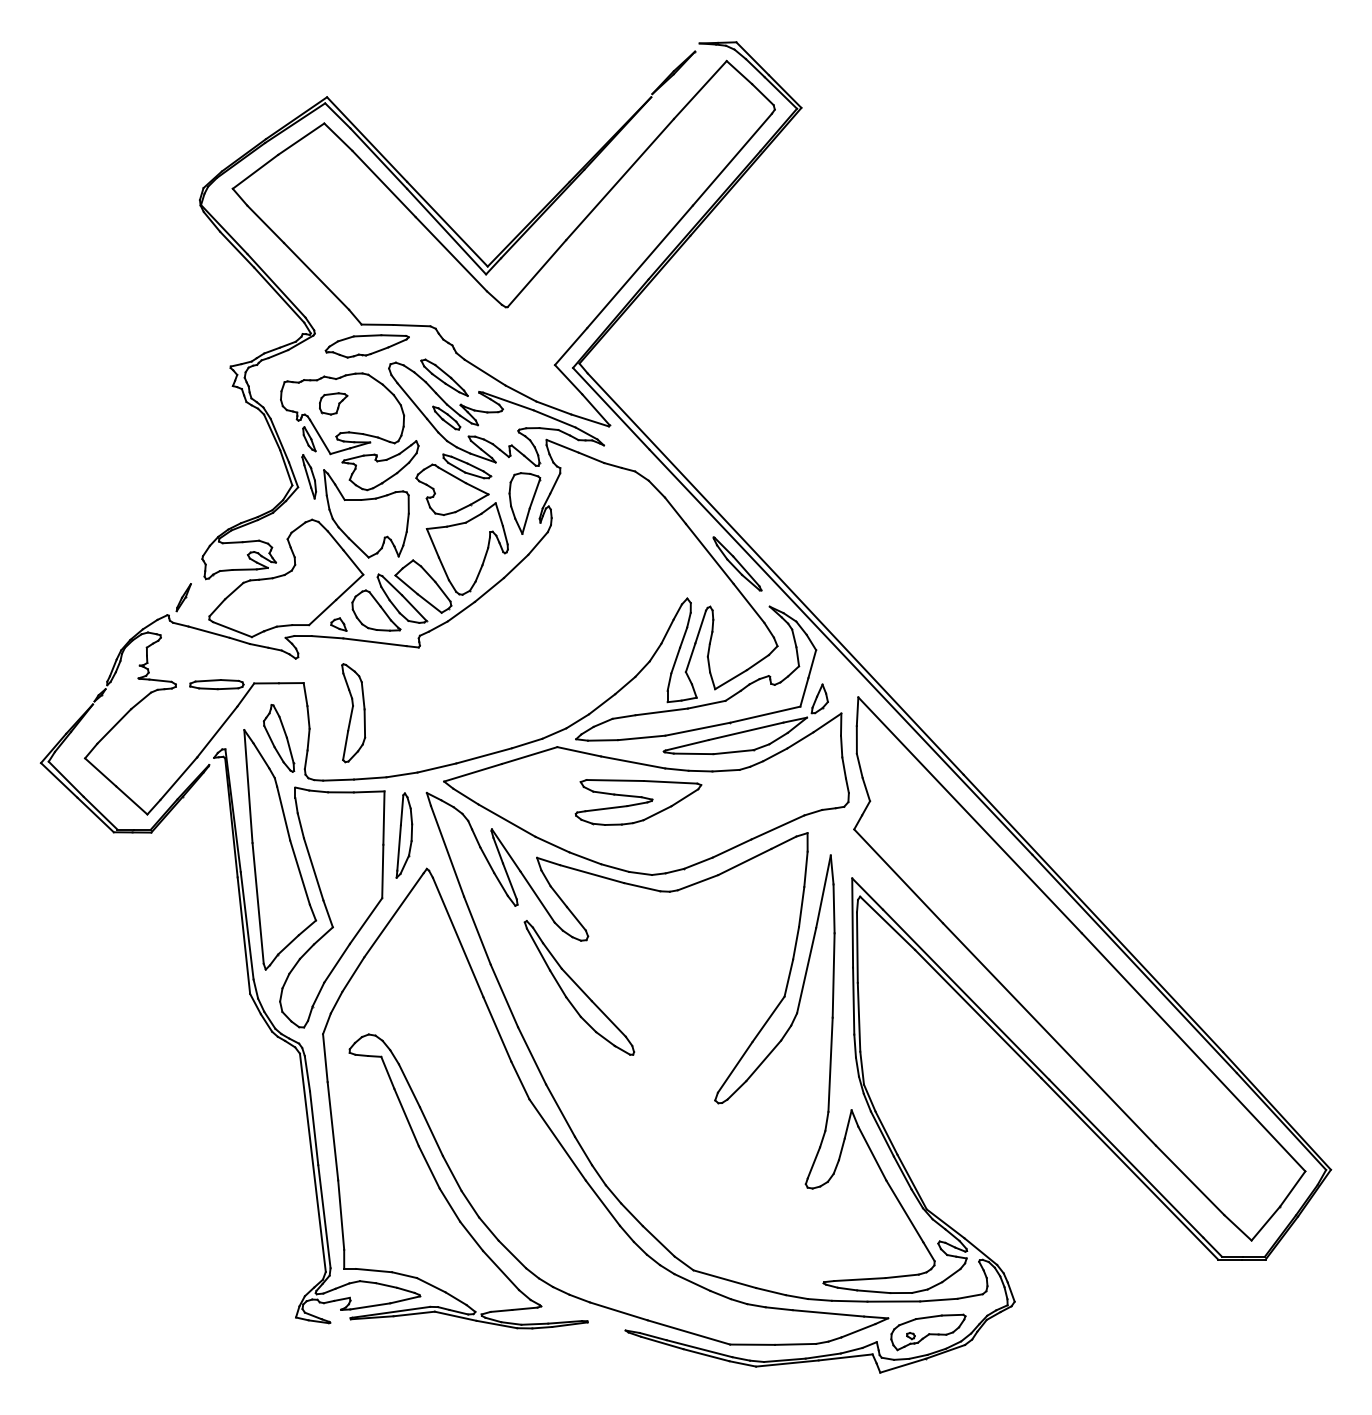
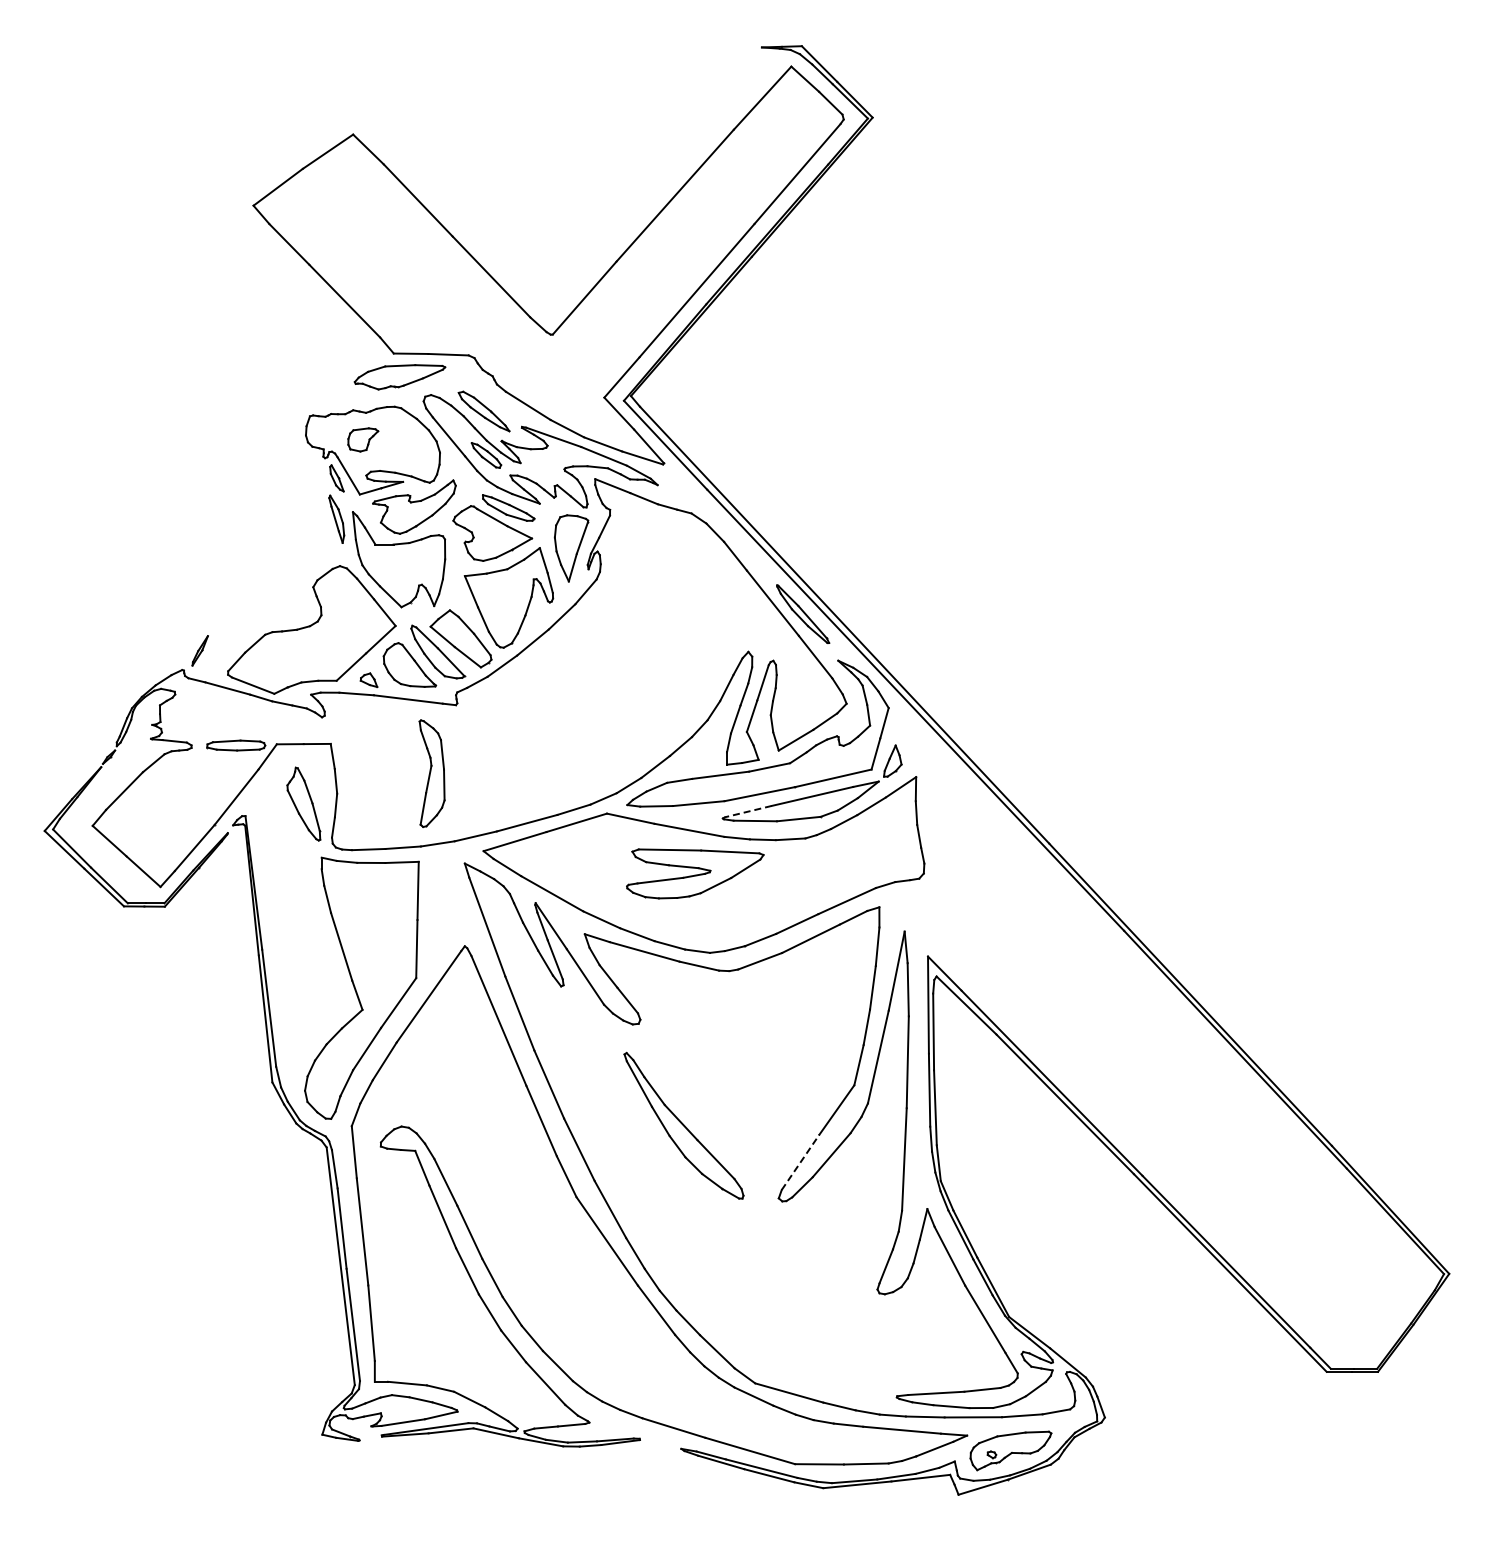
part: (486, 275) -> (529, 300), removed
part: (353, 713) -> (431, 773), moved
line: (686, 745) -> (747, 811), solid -> dashed
part: (404, 835) -> (440, 909), removed
part: (280, 849) -> (305, 925), removed
part: (1079, 968) -> (1175, 1054), removed
part: (579, 987) -> (683, 1125), moved
line: (735, 1066) -> (800, 1161), solid -> dashed

